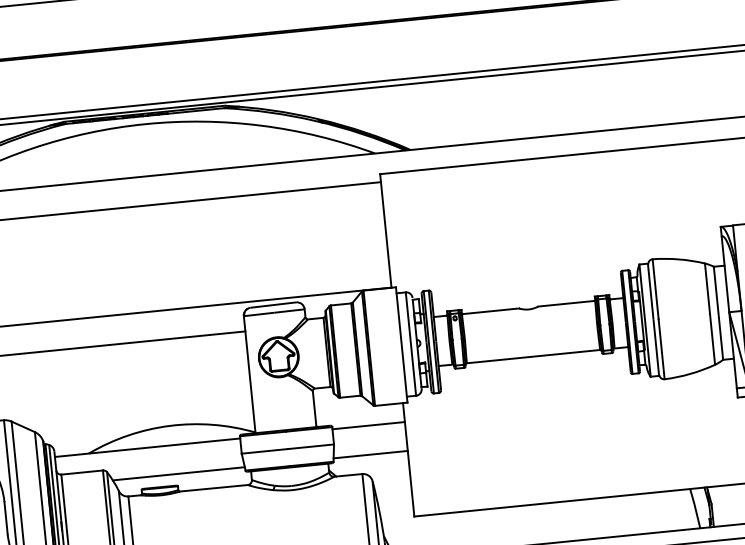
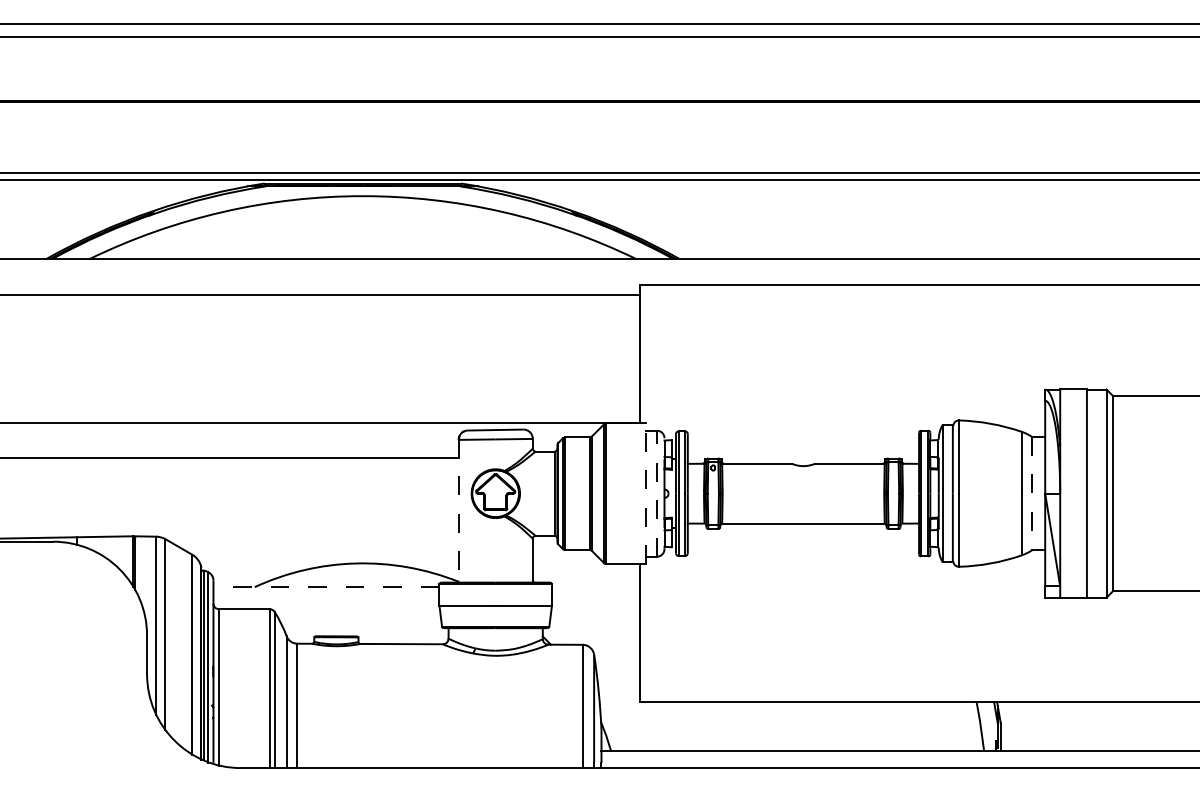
line: (718, 313) -> (1032, 493), solid -> dashed
line: (410, 343) -> (656, 493), solid -> dashed
line: (401, 344) -> (645, 493), solid -> dashed
line: (249, 373) -> (458, 509), solid -> dashed
line: (368, 426) -> (595, 587), removed
line: (147, 448) -> (326, 587), solid -> dashed
line: (370, 454) -> (594, 622), removed
line: (178, 473) -> (360, 622), removed

